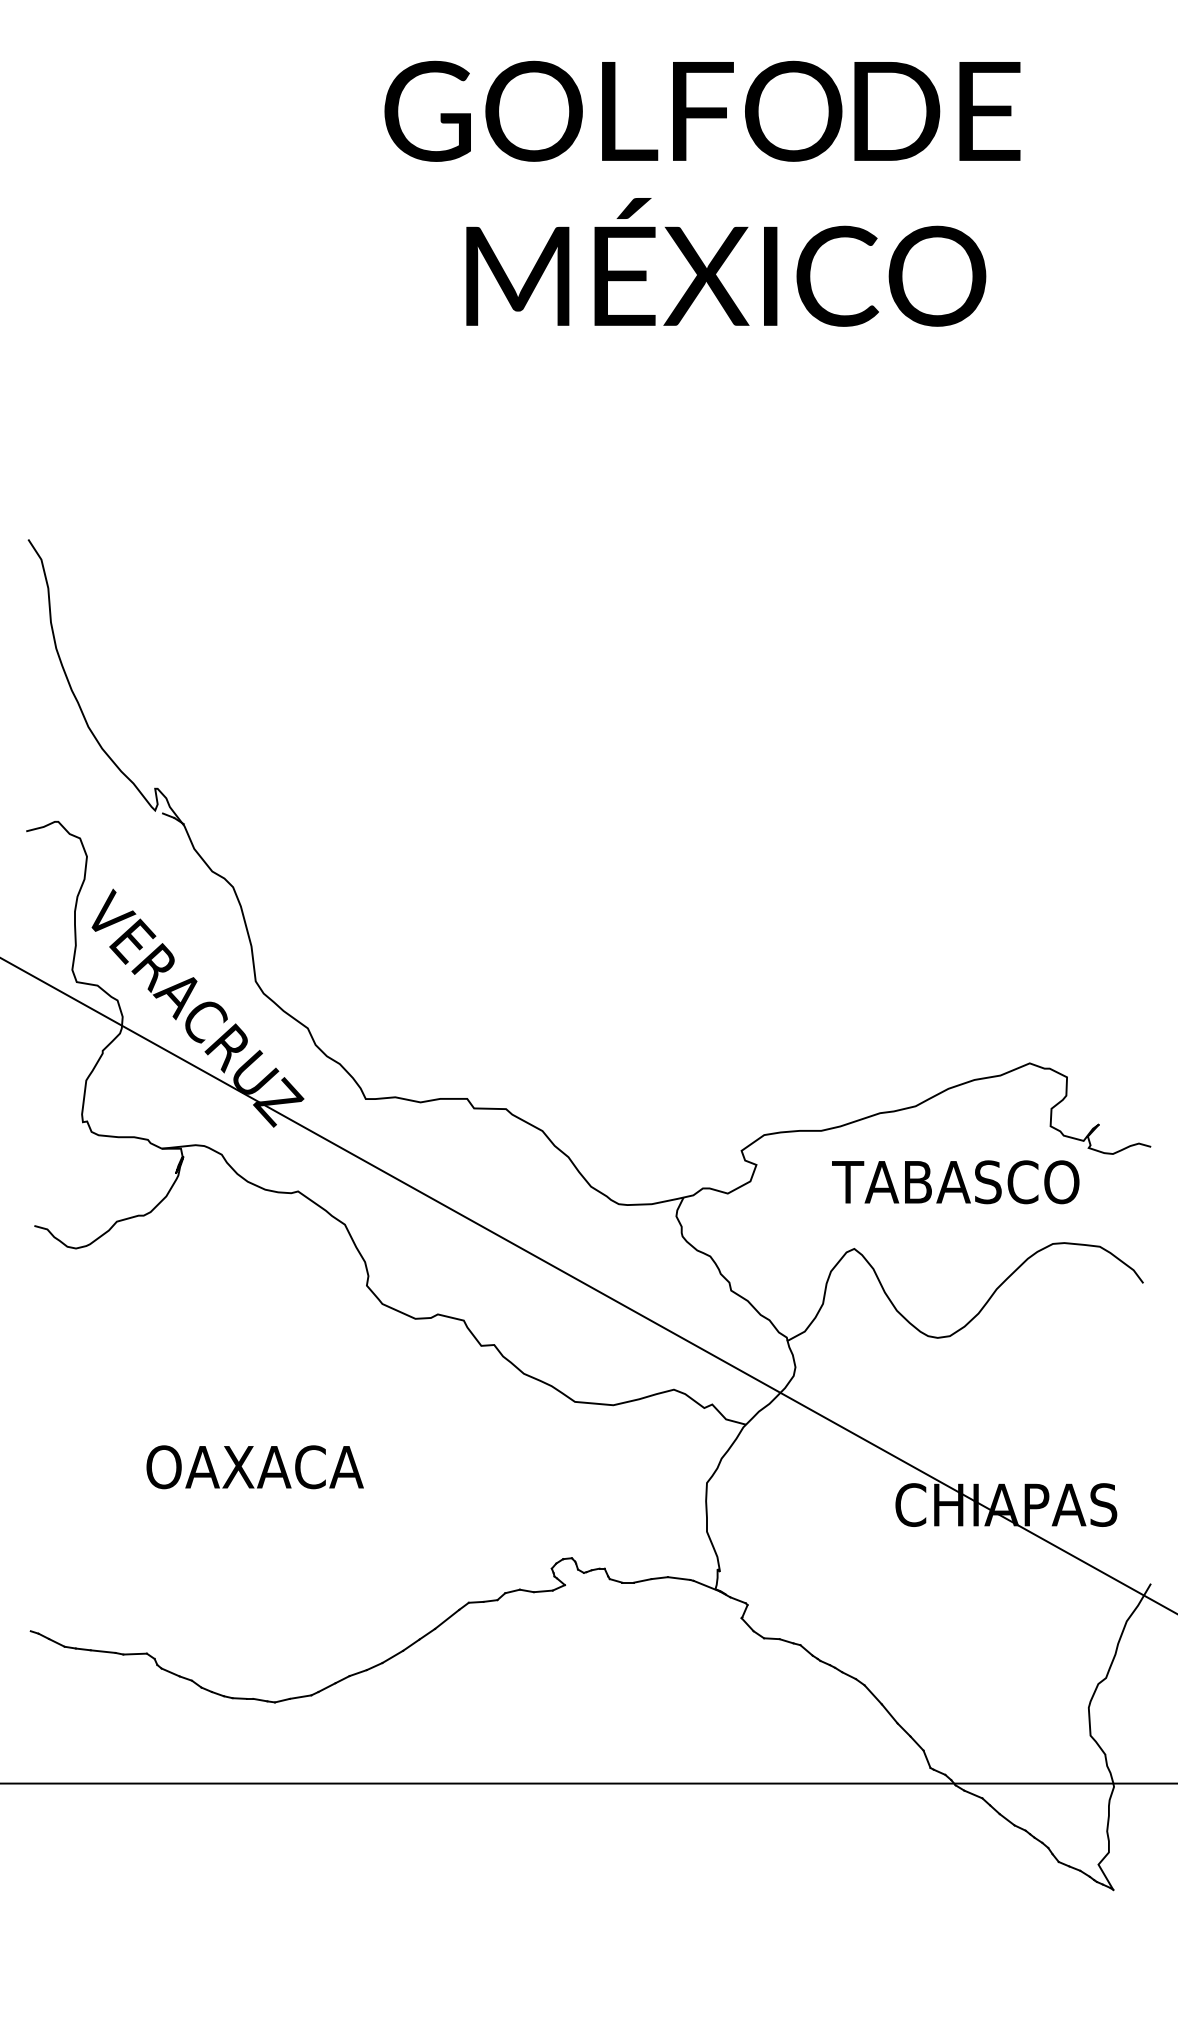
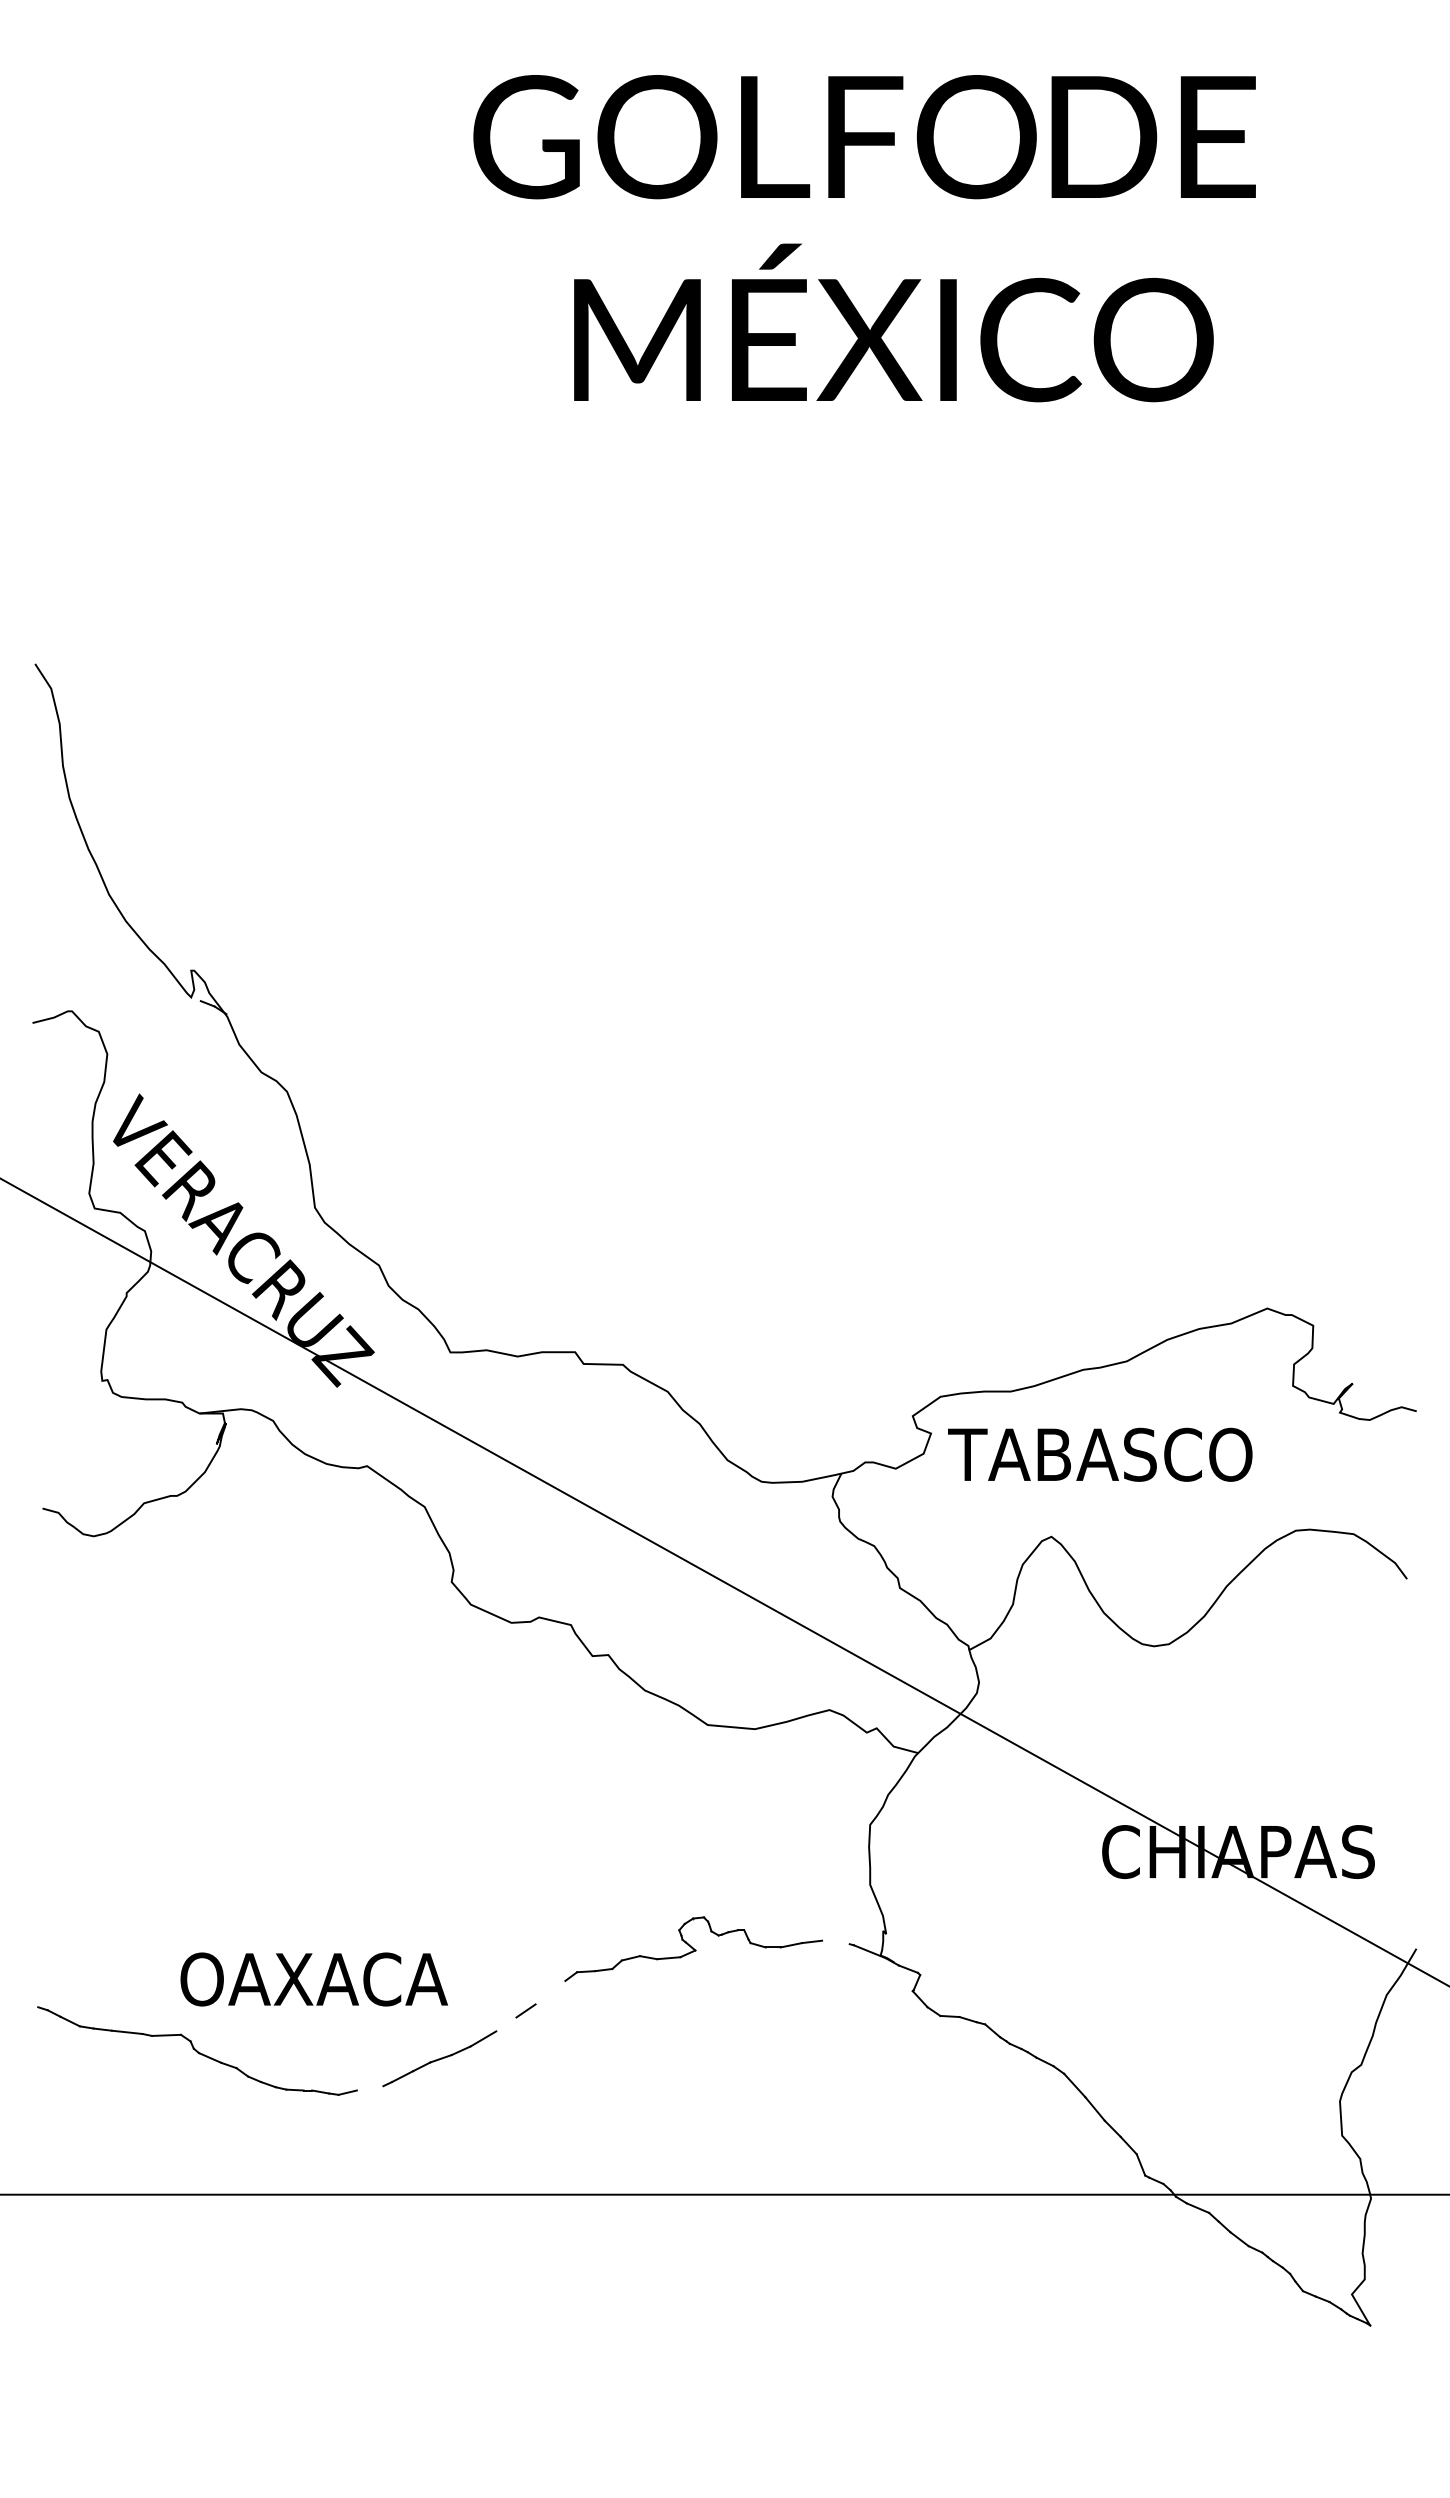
text: (955, 1182) -> (1100, 1454), moved
text: (254, 1467) -> (313, 1979), moved
line: (678, 1578) -> (835, 1942), removed
line: (447, 1619) -> (550, 1992), removed
line: (411, 1645) -> (506, 2024), removed
line: (300, 1697) -> (369, 2088), removed

